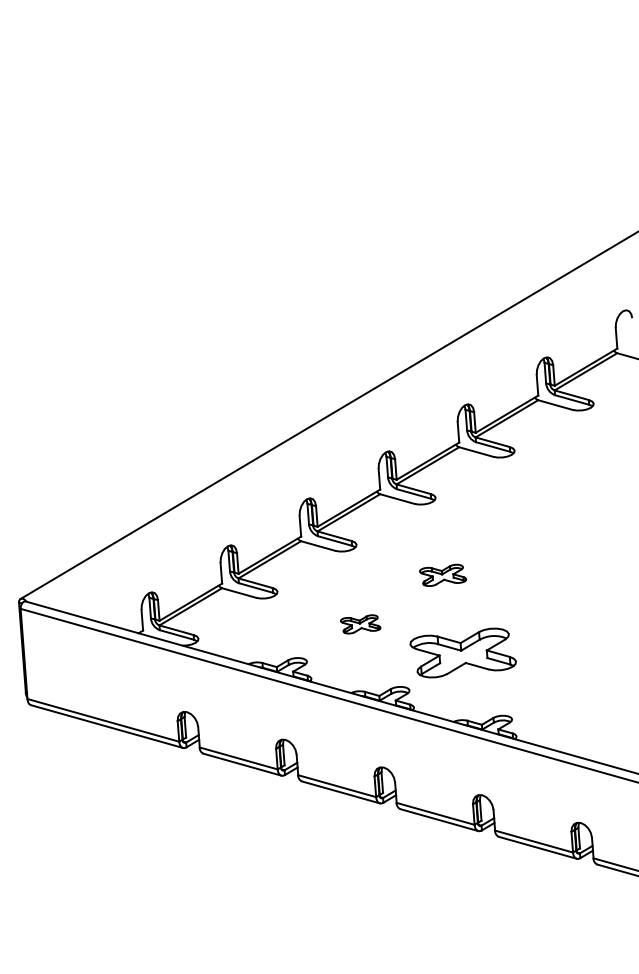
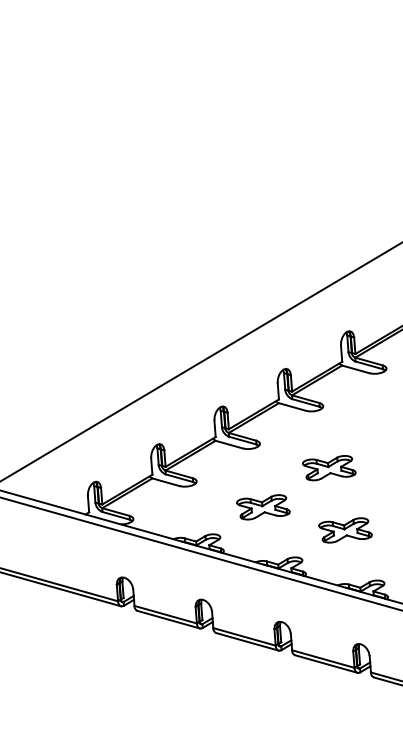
part: (442, 575) -> (328, 468), size x1.43
part: (360, 624) -> (263, 507), size x1.67
part: (463, 653) -> (345, 530), size x0.62

